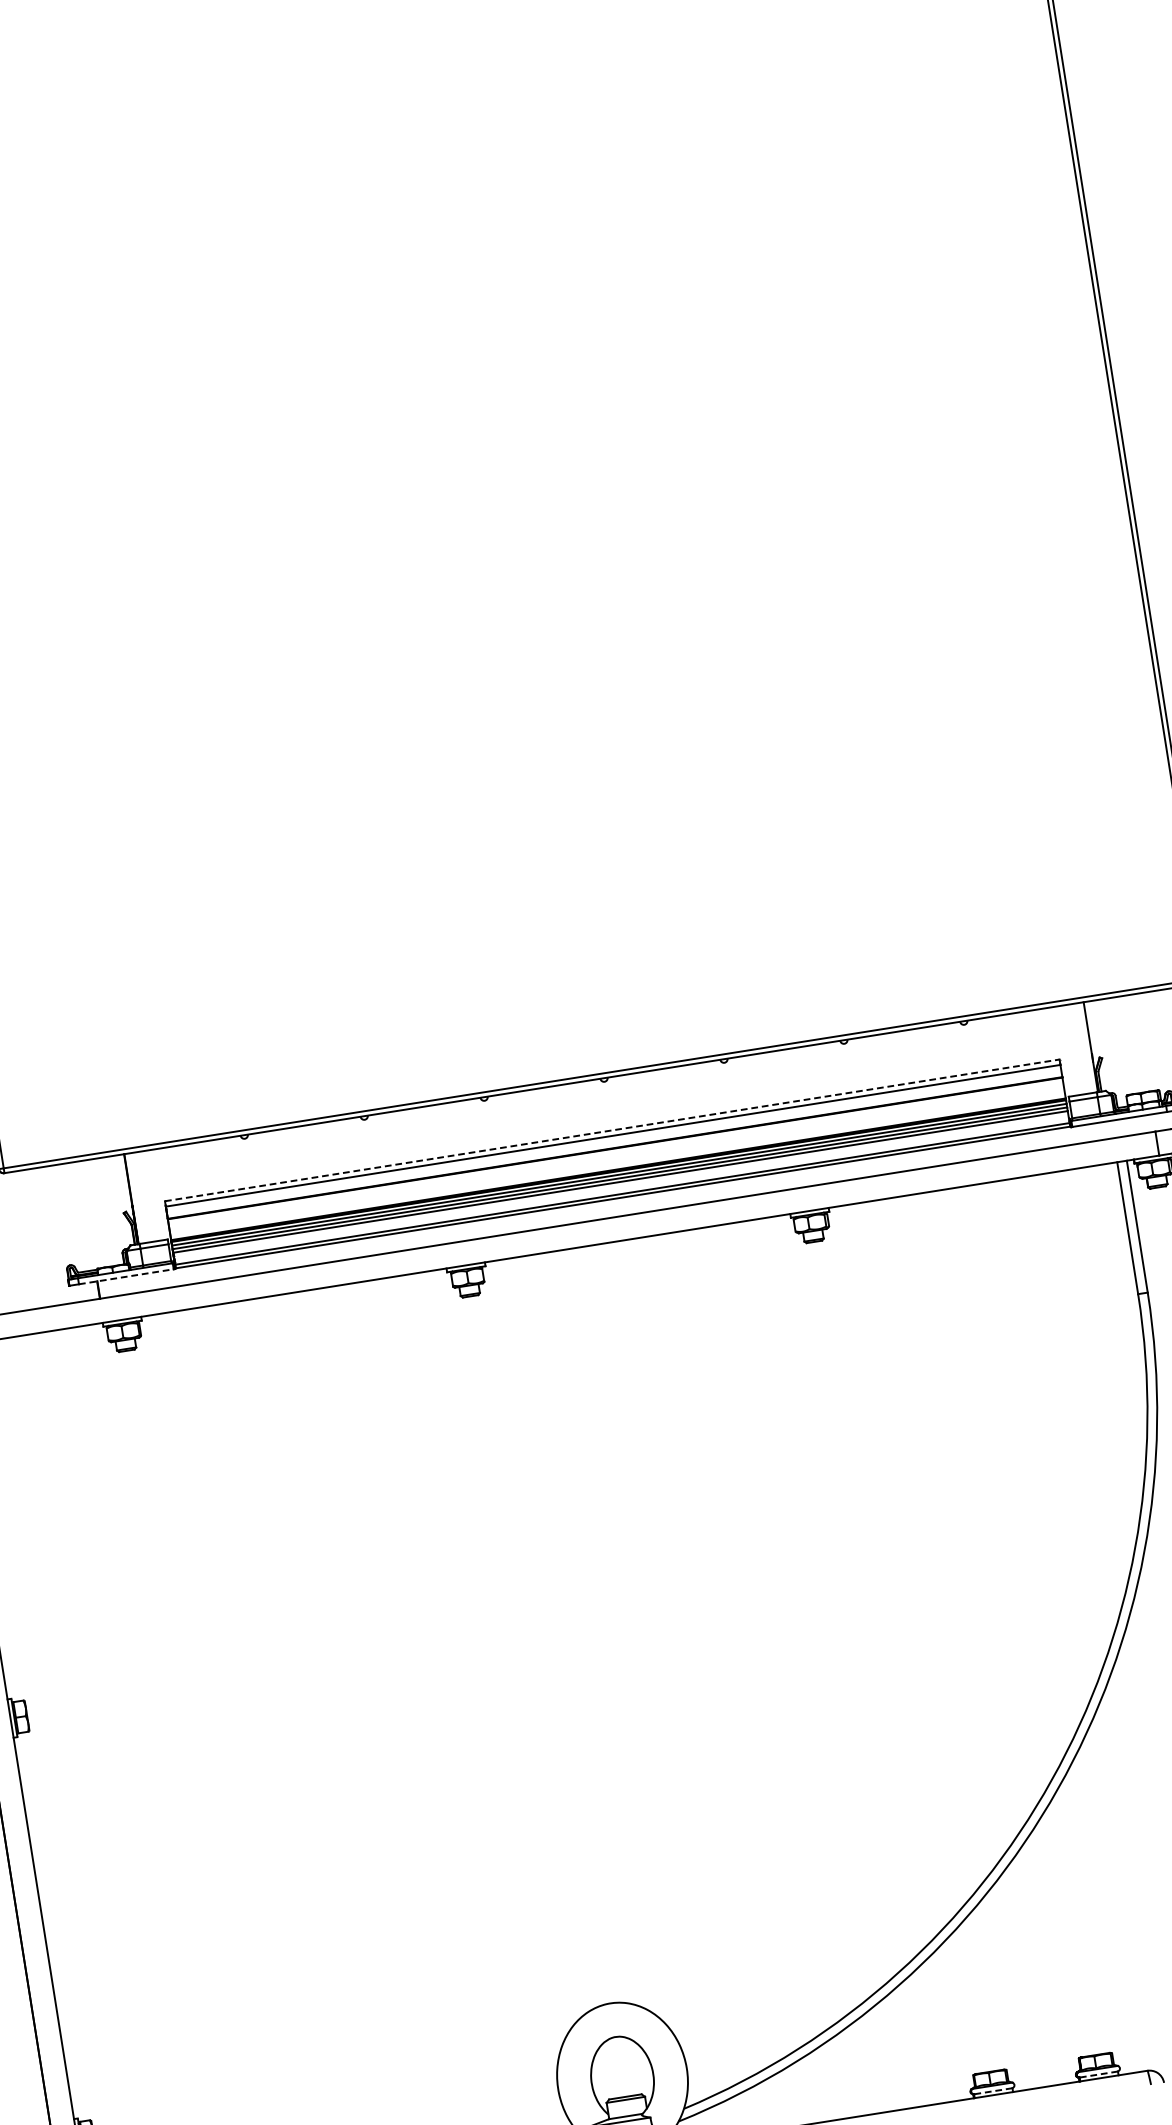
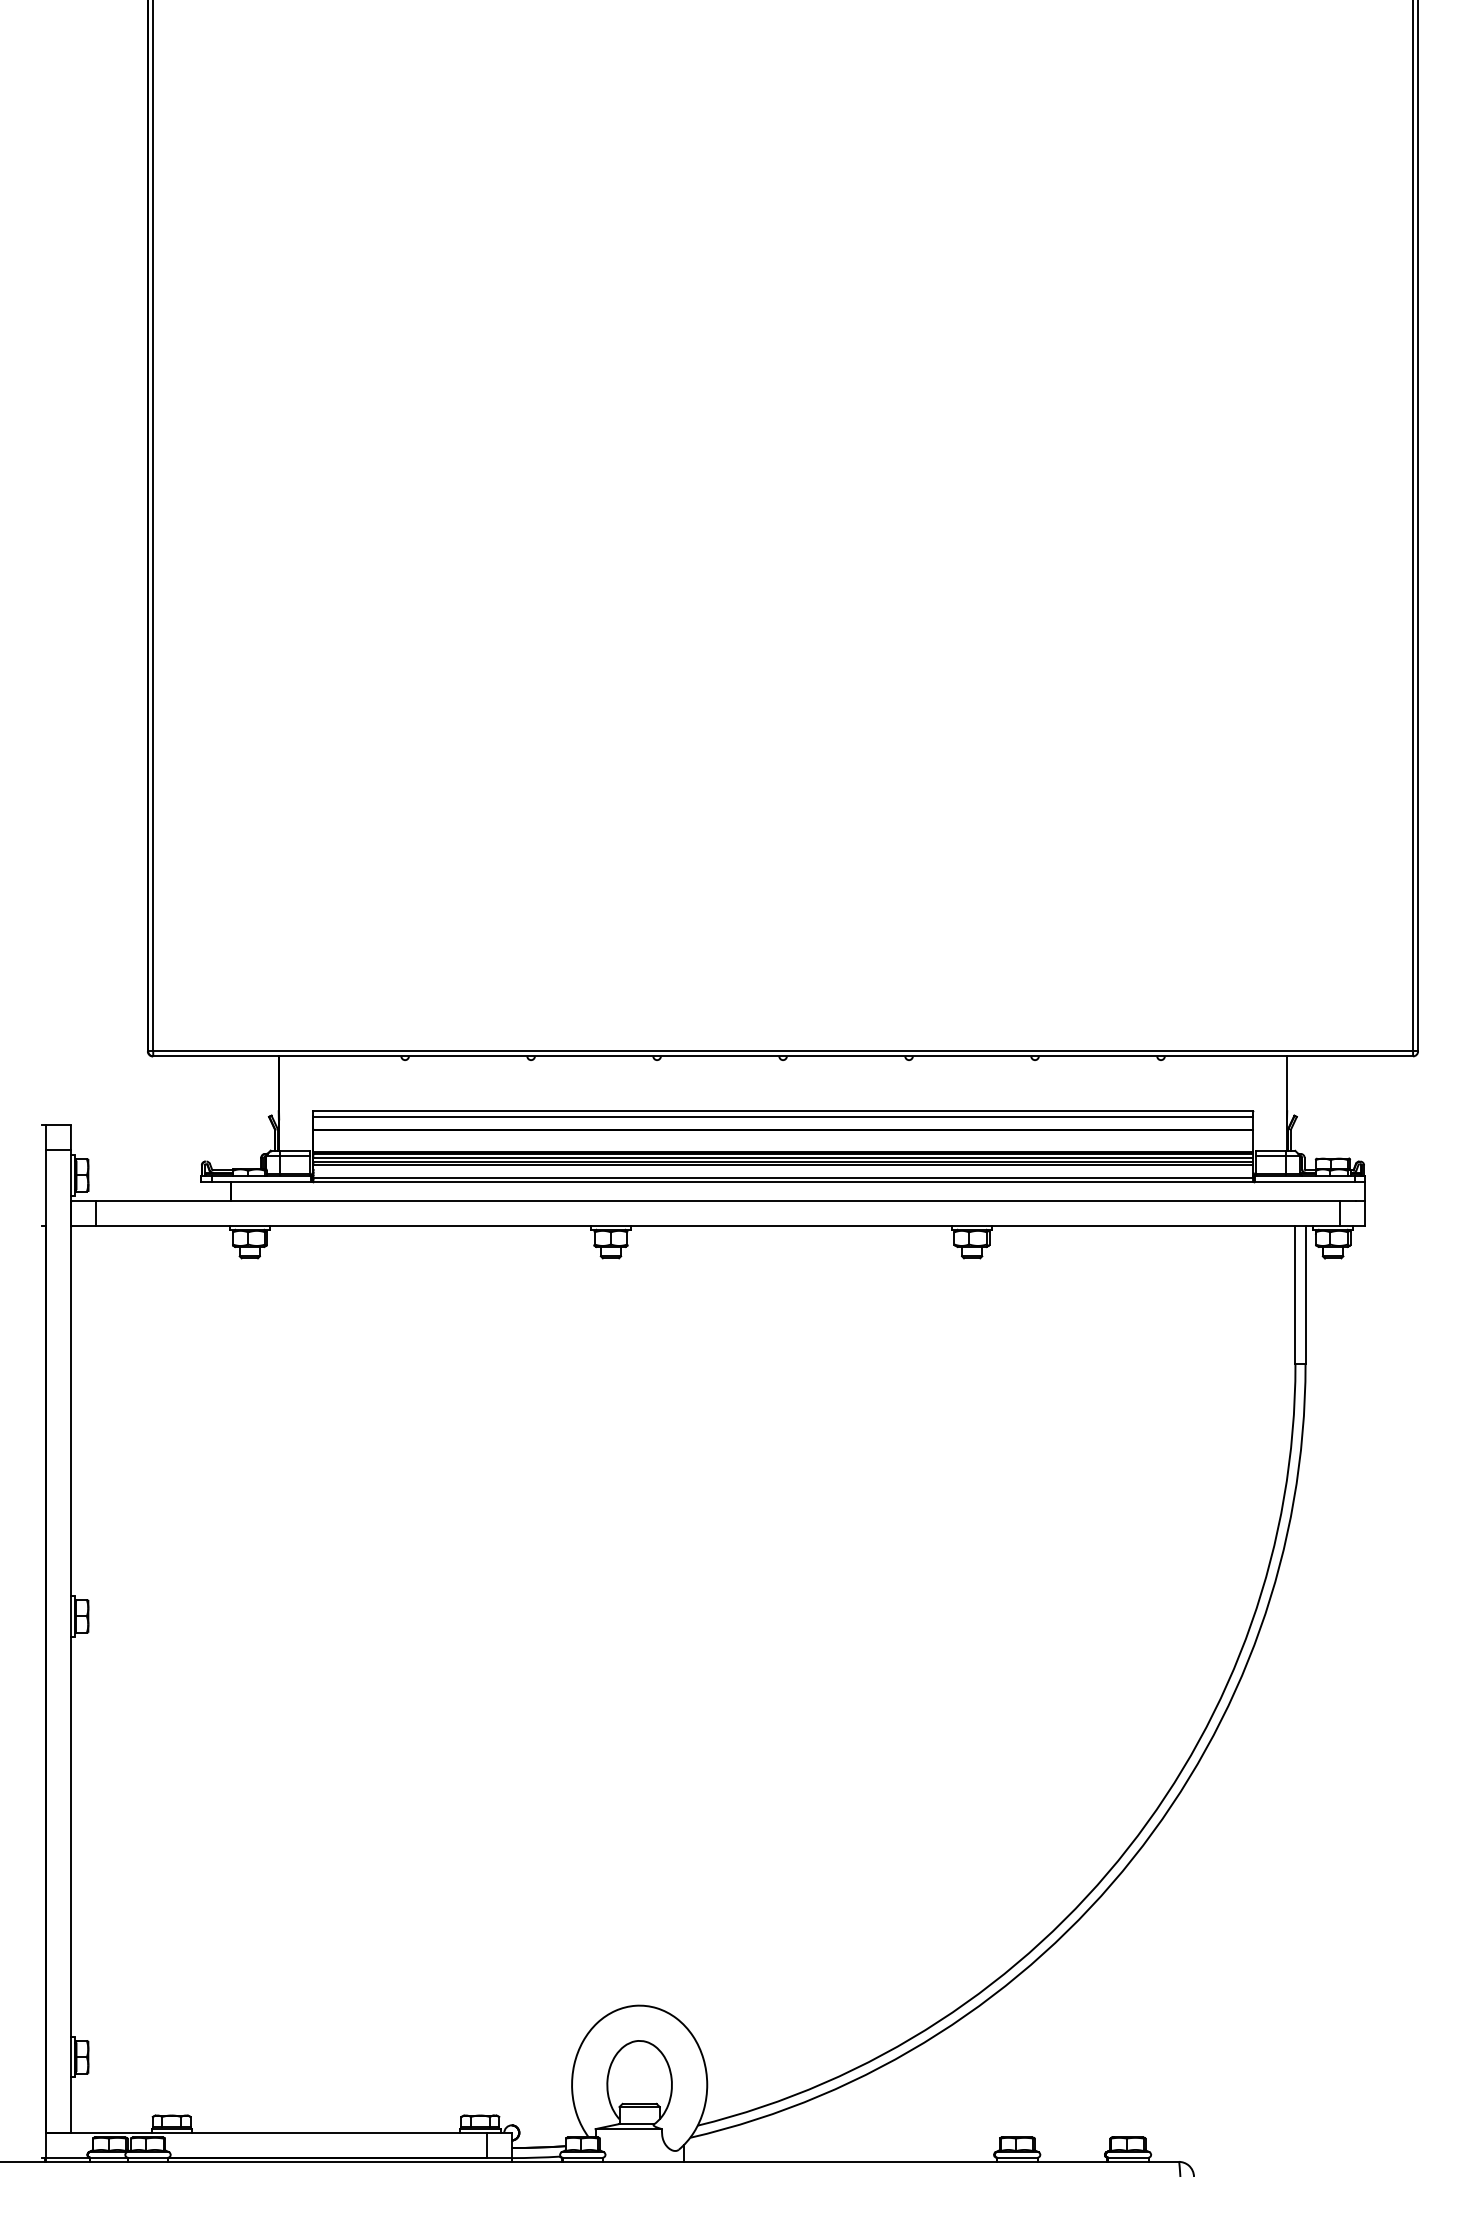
line: (612, 1130) -> (783, 1111), dashed -> solid
line: (126, 1276) -> (261, 1182), dashed -> solid
line: (1097, 2074) -> (1127, 2157), dashed -> solid
line: (993, 2090) -> (1017, 2157), dashed -> solid

